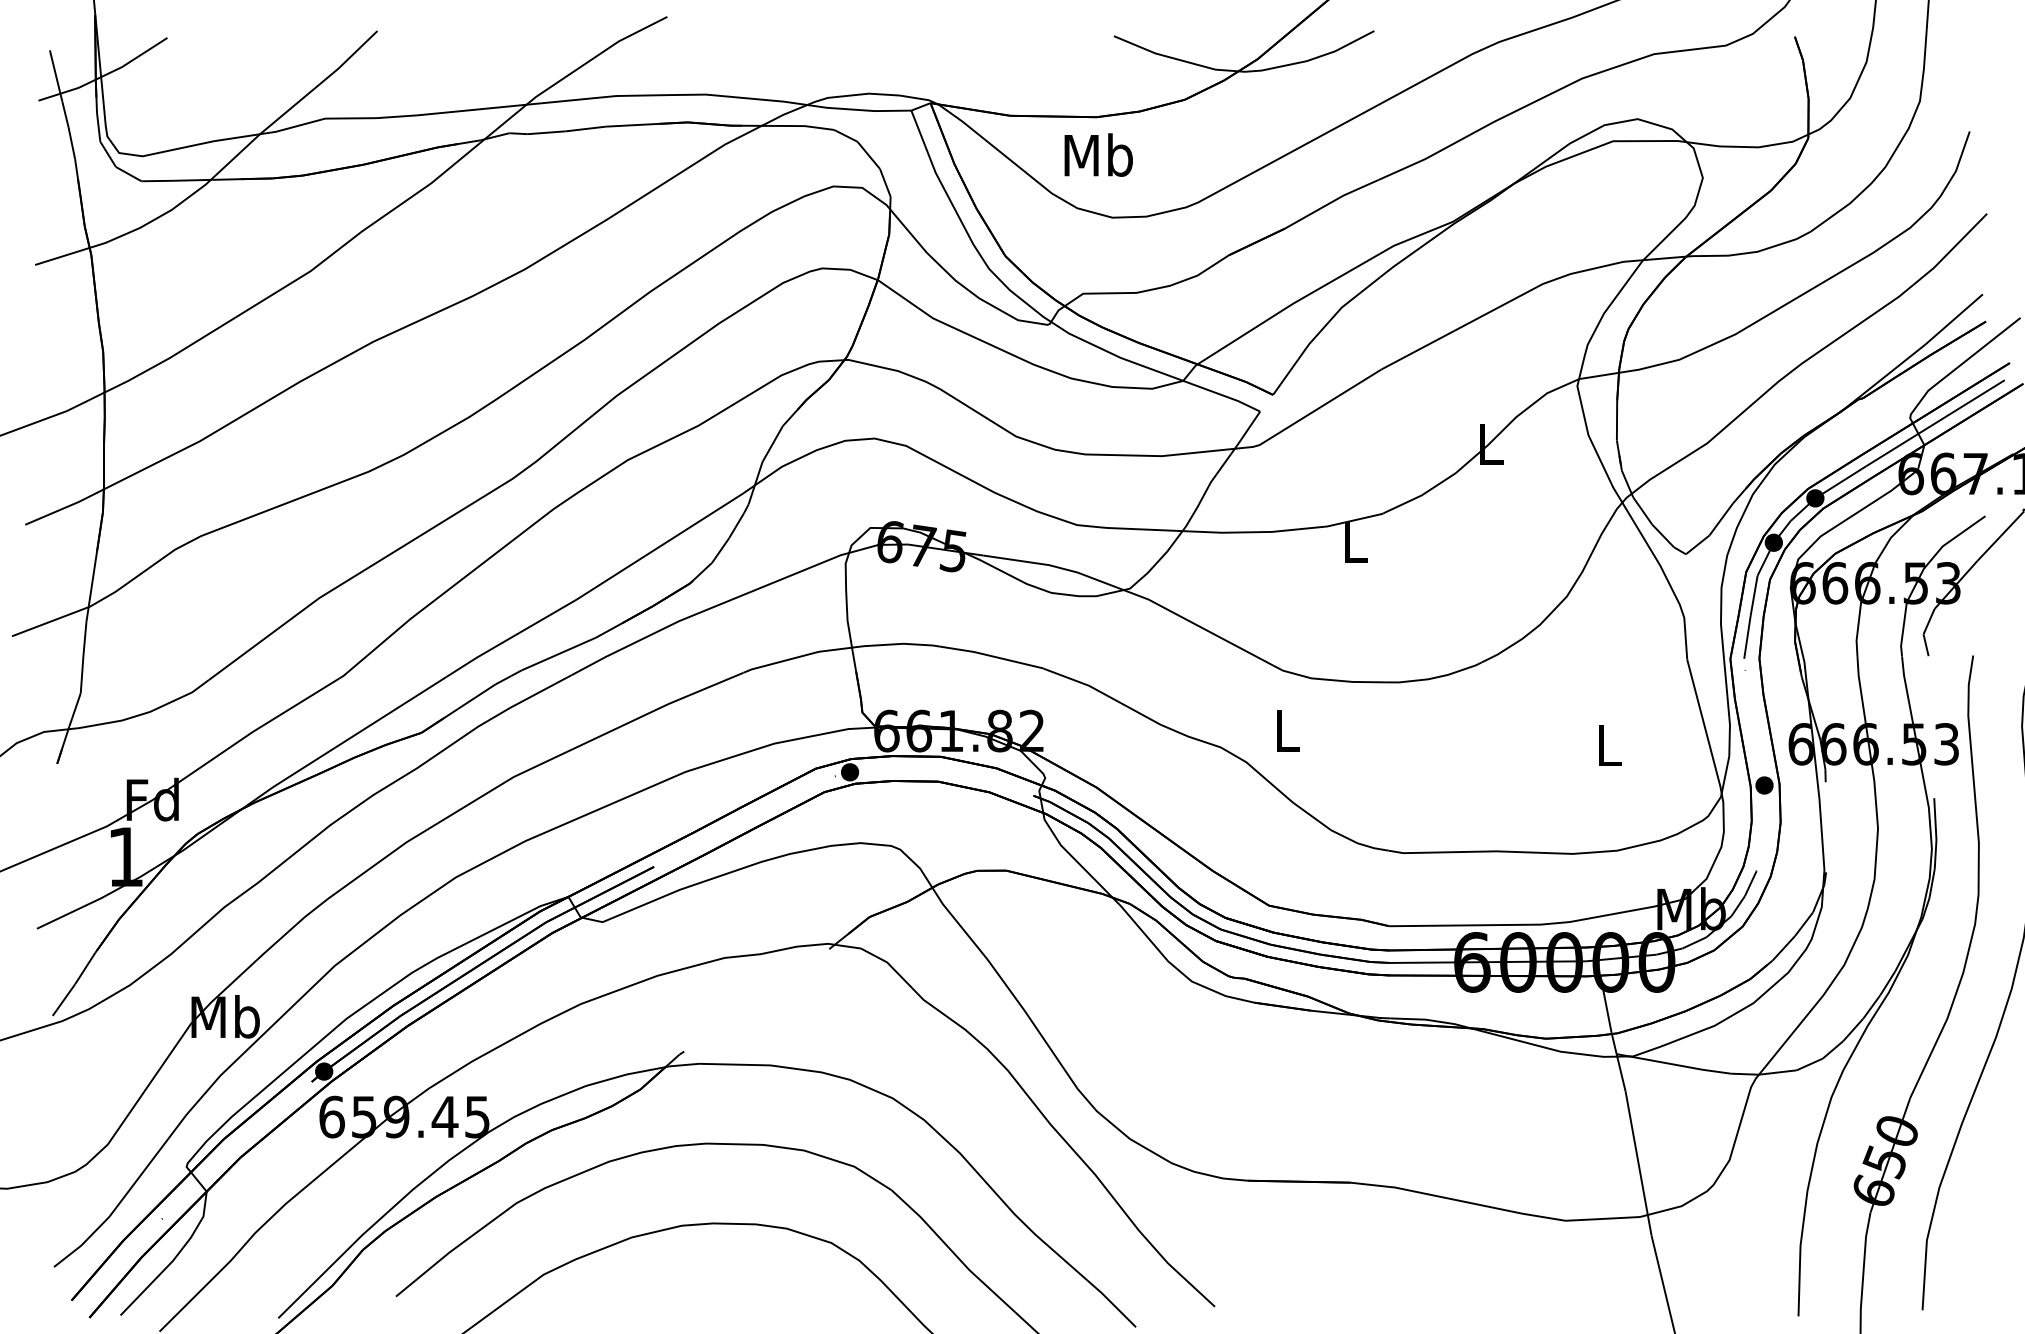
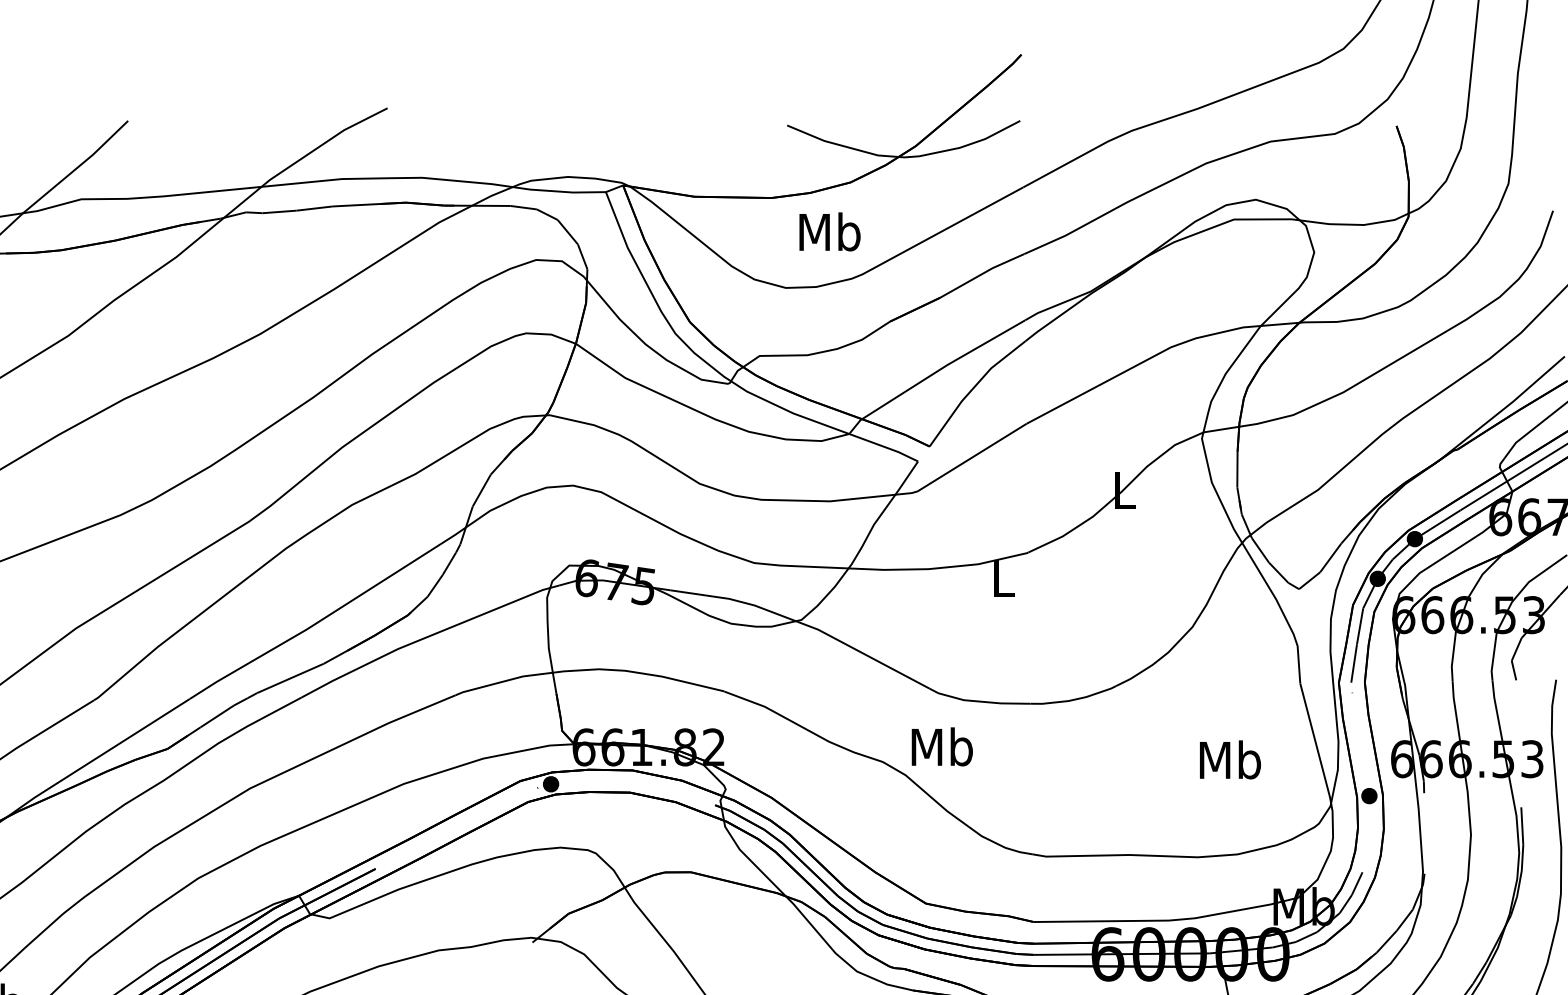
text: (1098, 154) -> (829, 231), moved
text: (1287, 730) -> (942, 746), L -> Mb
text: (1609, 744) -> (1230, 759), L -> Mb

